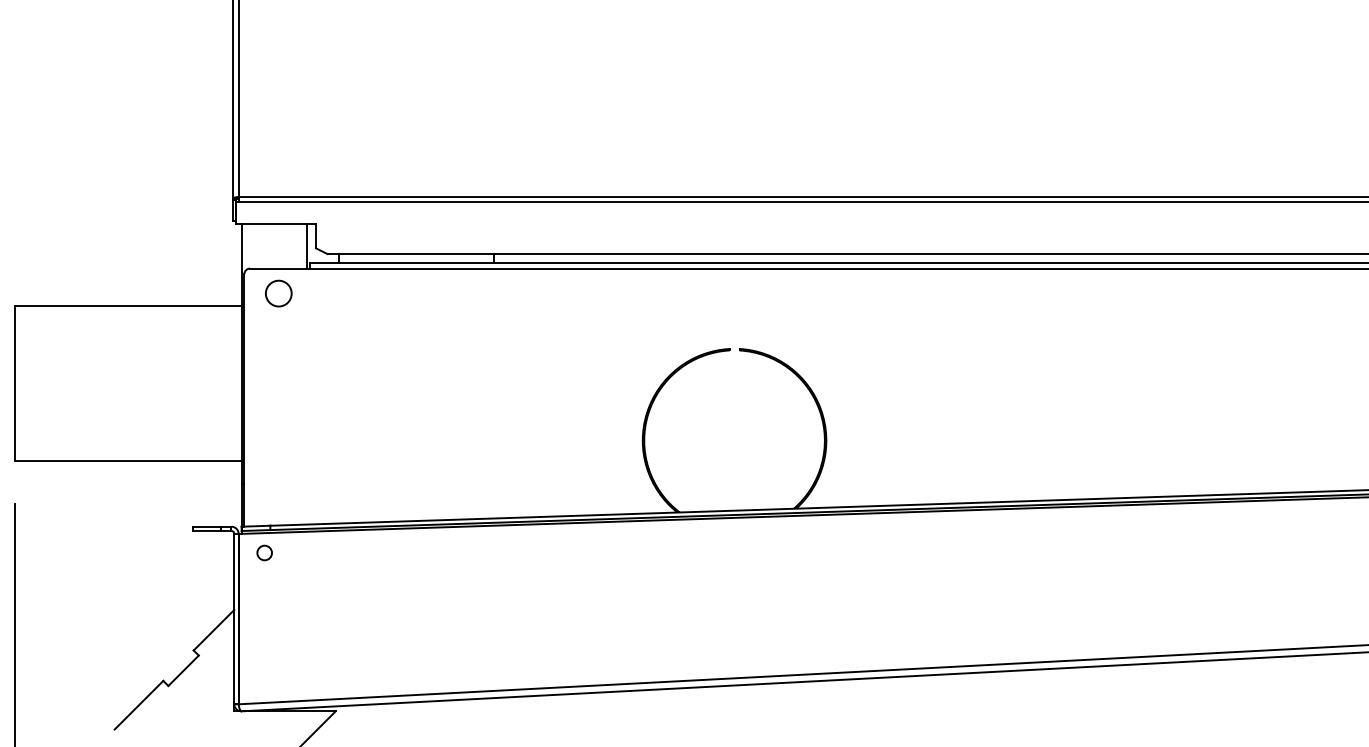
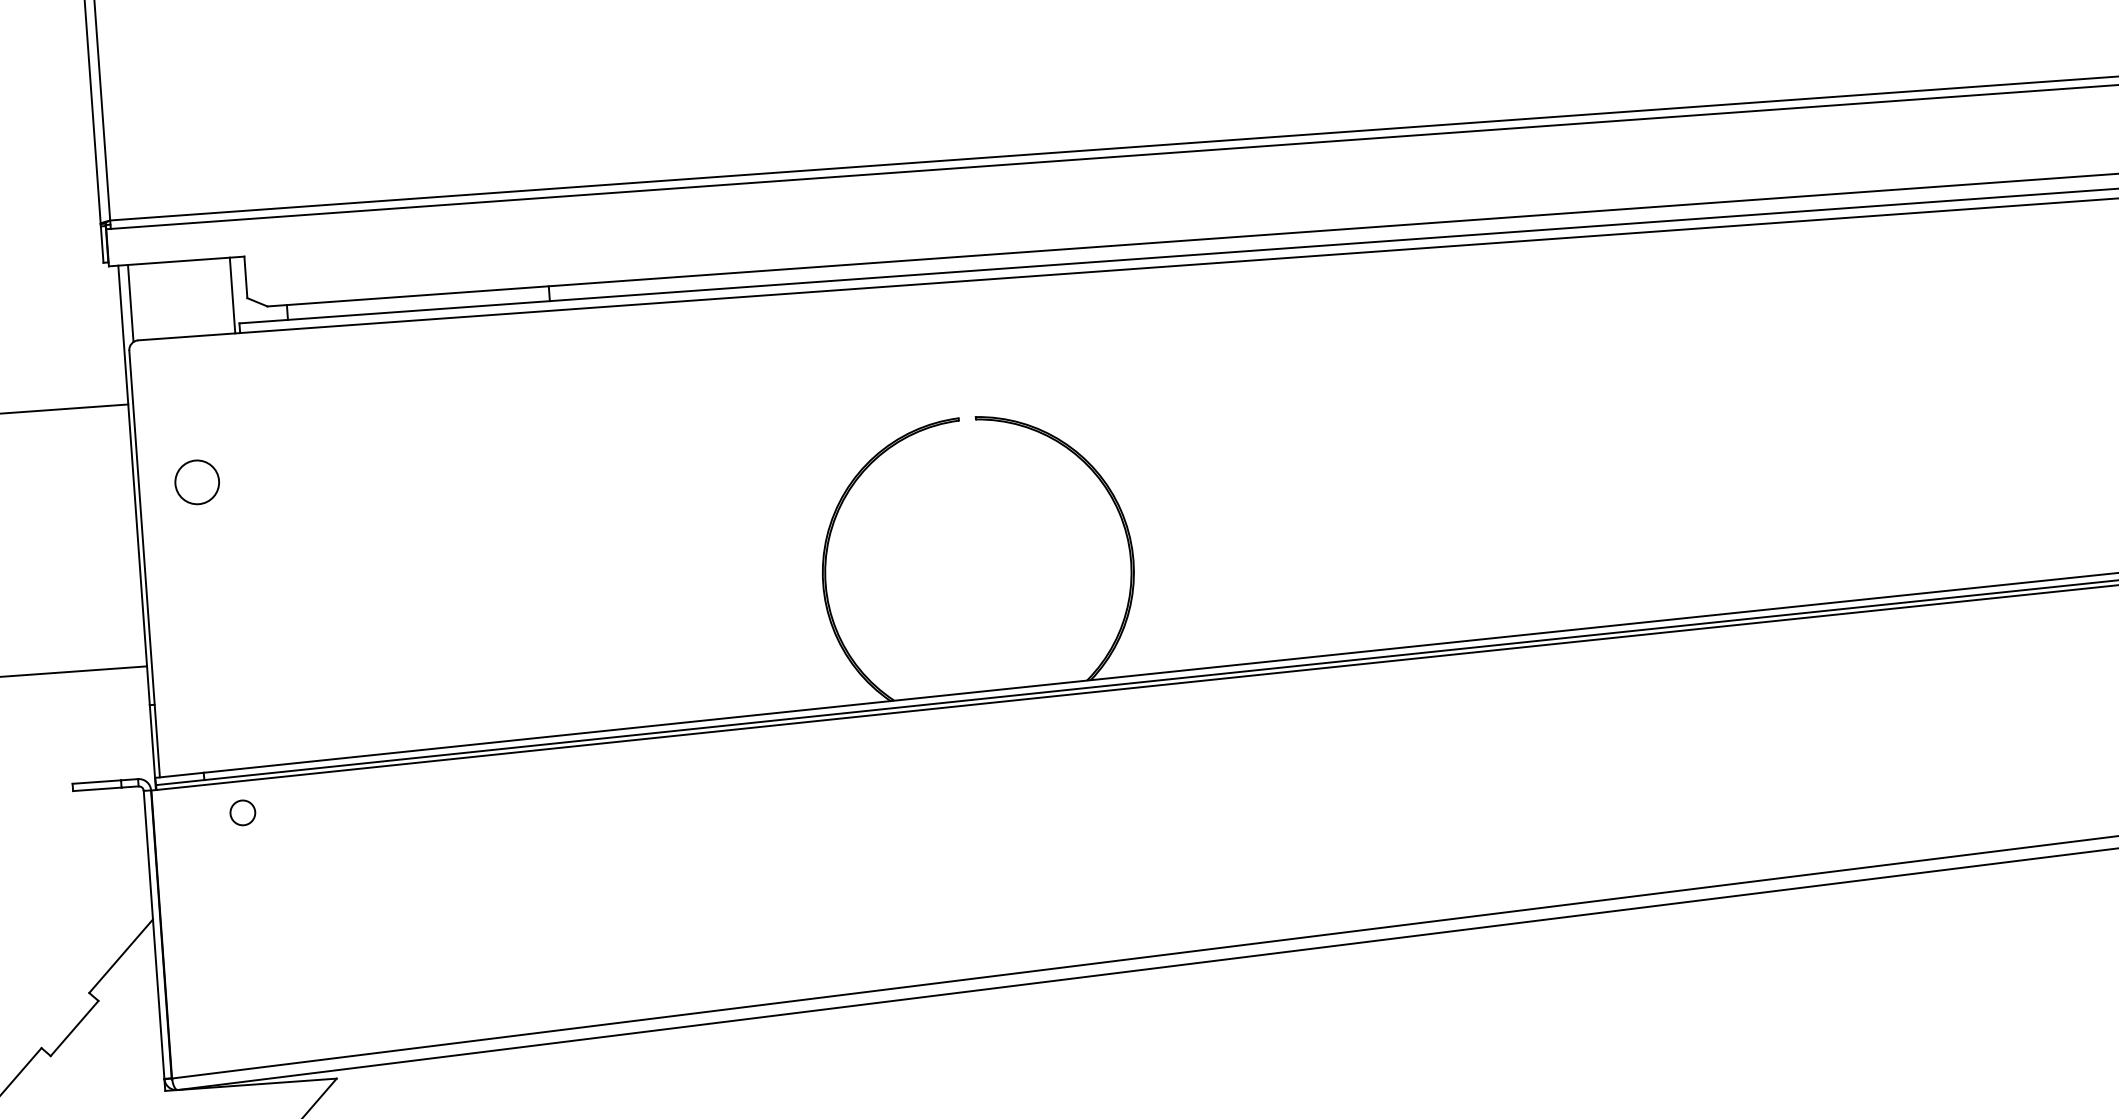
line: (247, 246) -> (131, 303), added
circle: (278, 293) -> (196, 482), moved
circle: (264, 552) -> (242, 812), moved

